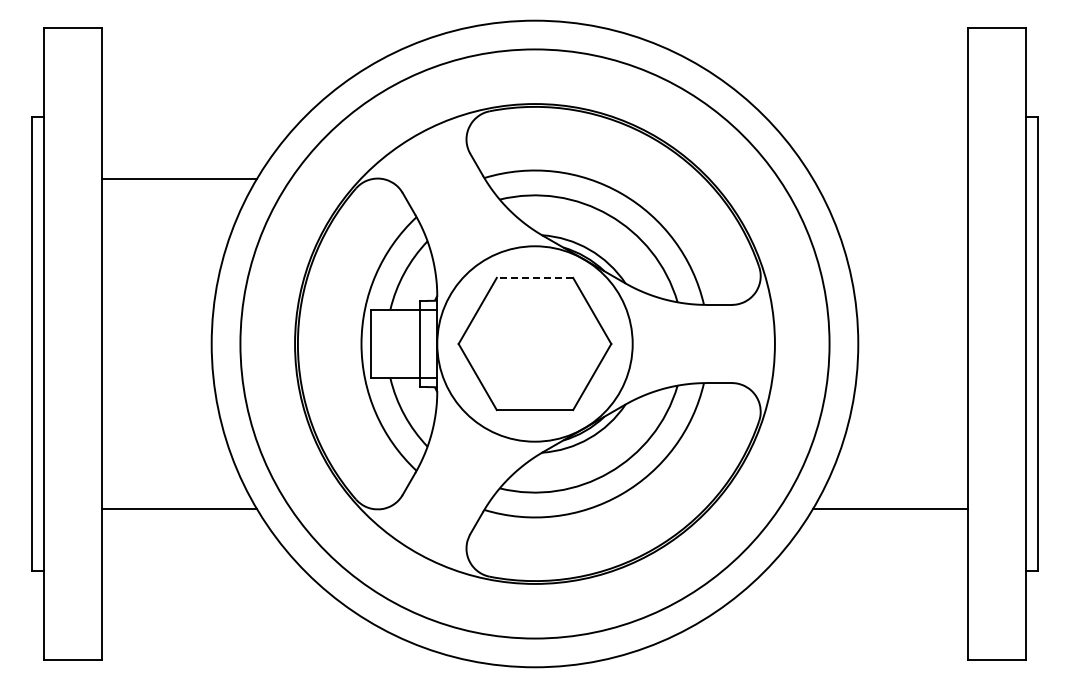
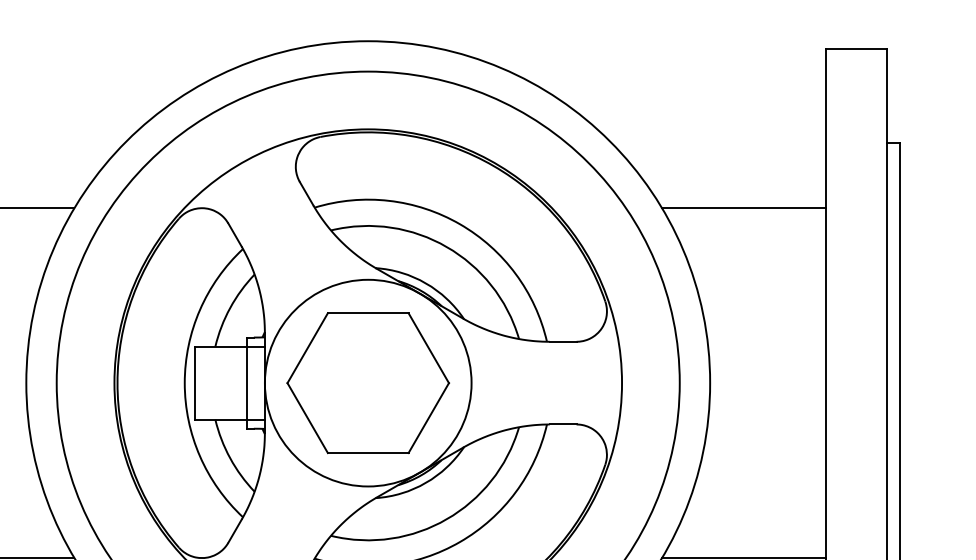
line: (890, 178) -> (744, 208), added
line: (534, 277) -> (367, 312), dashed -> solid

